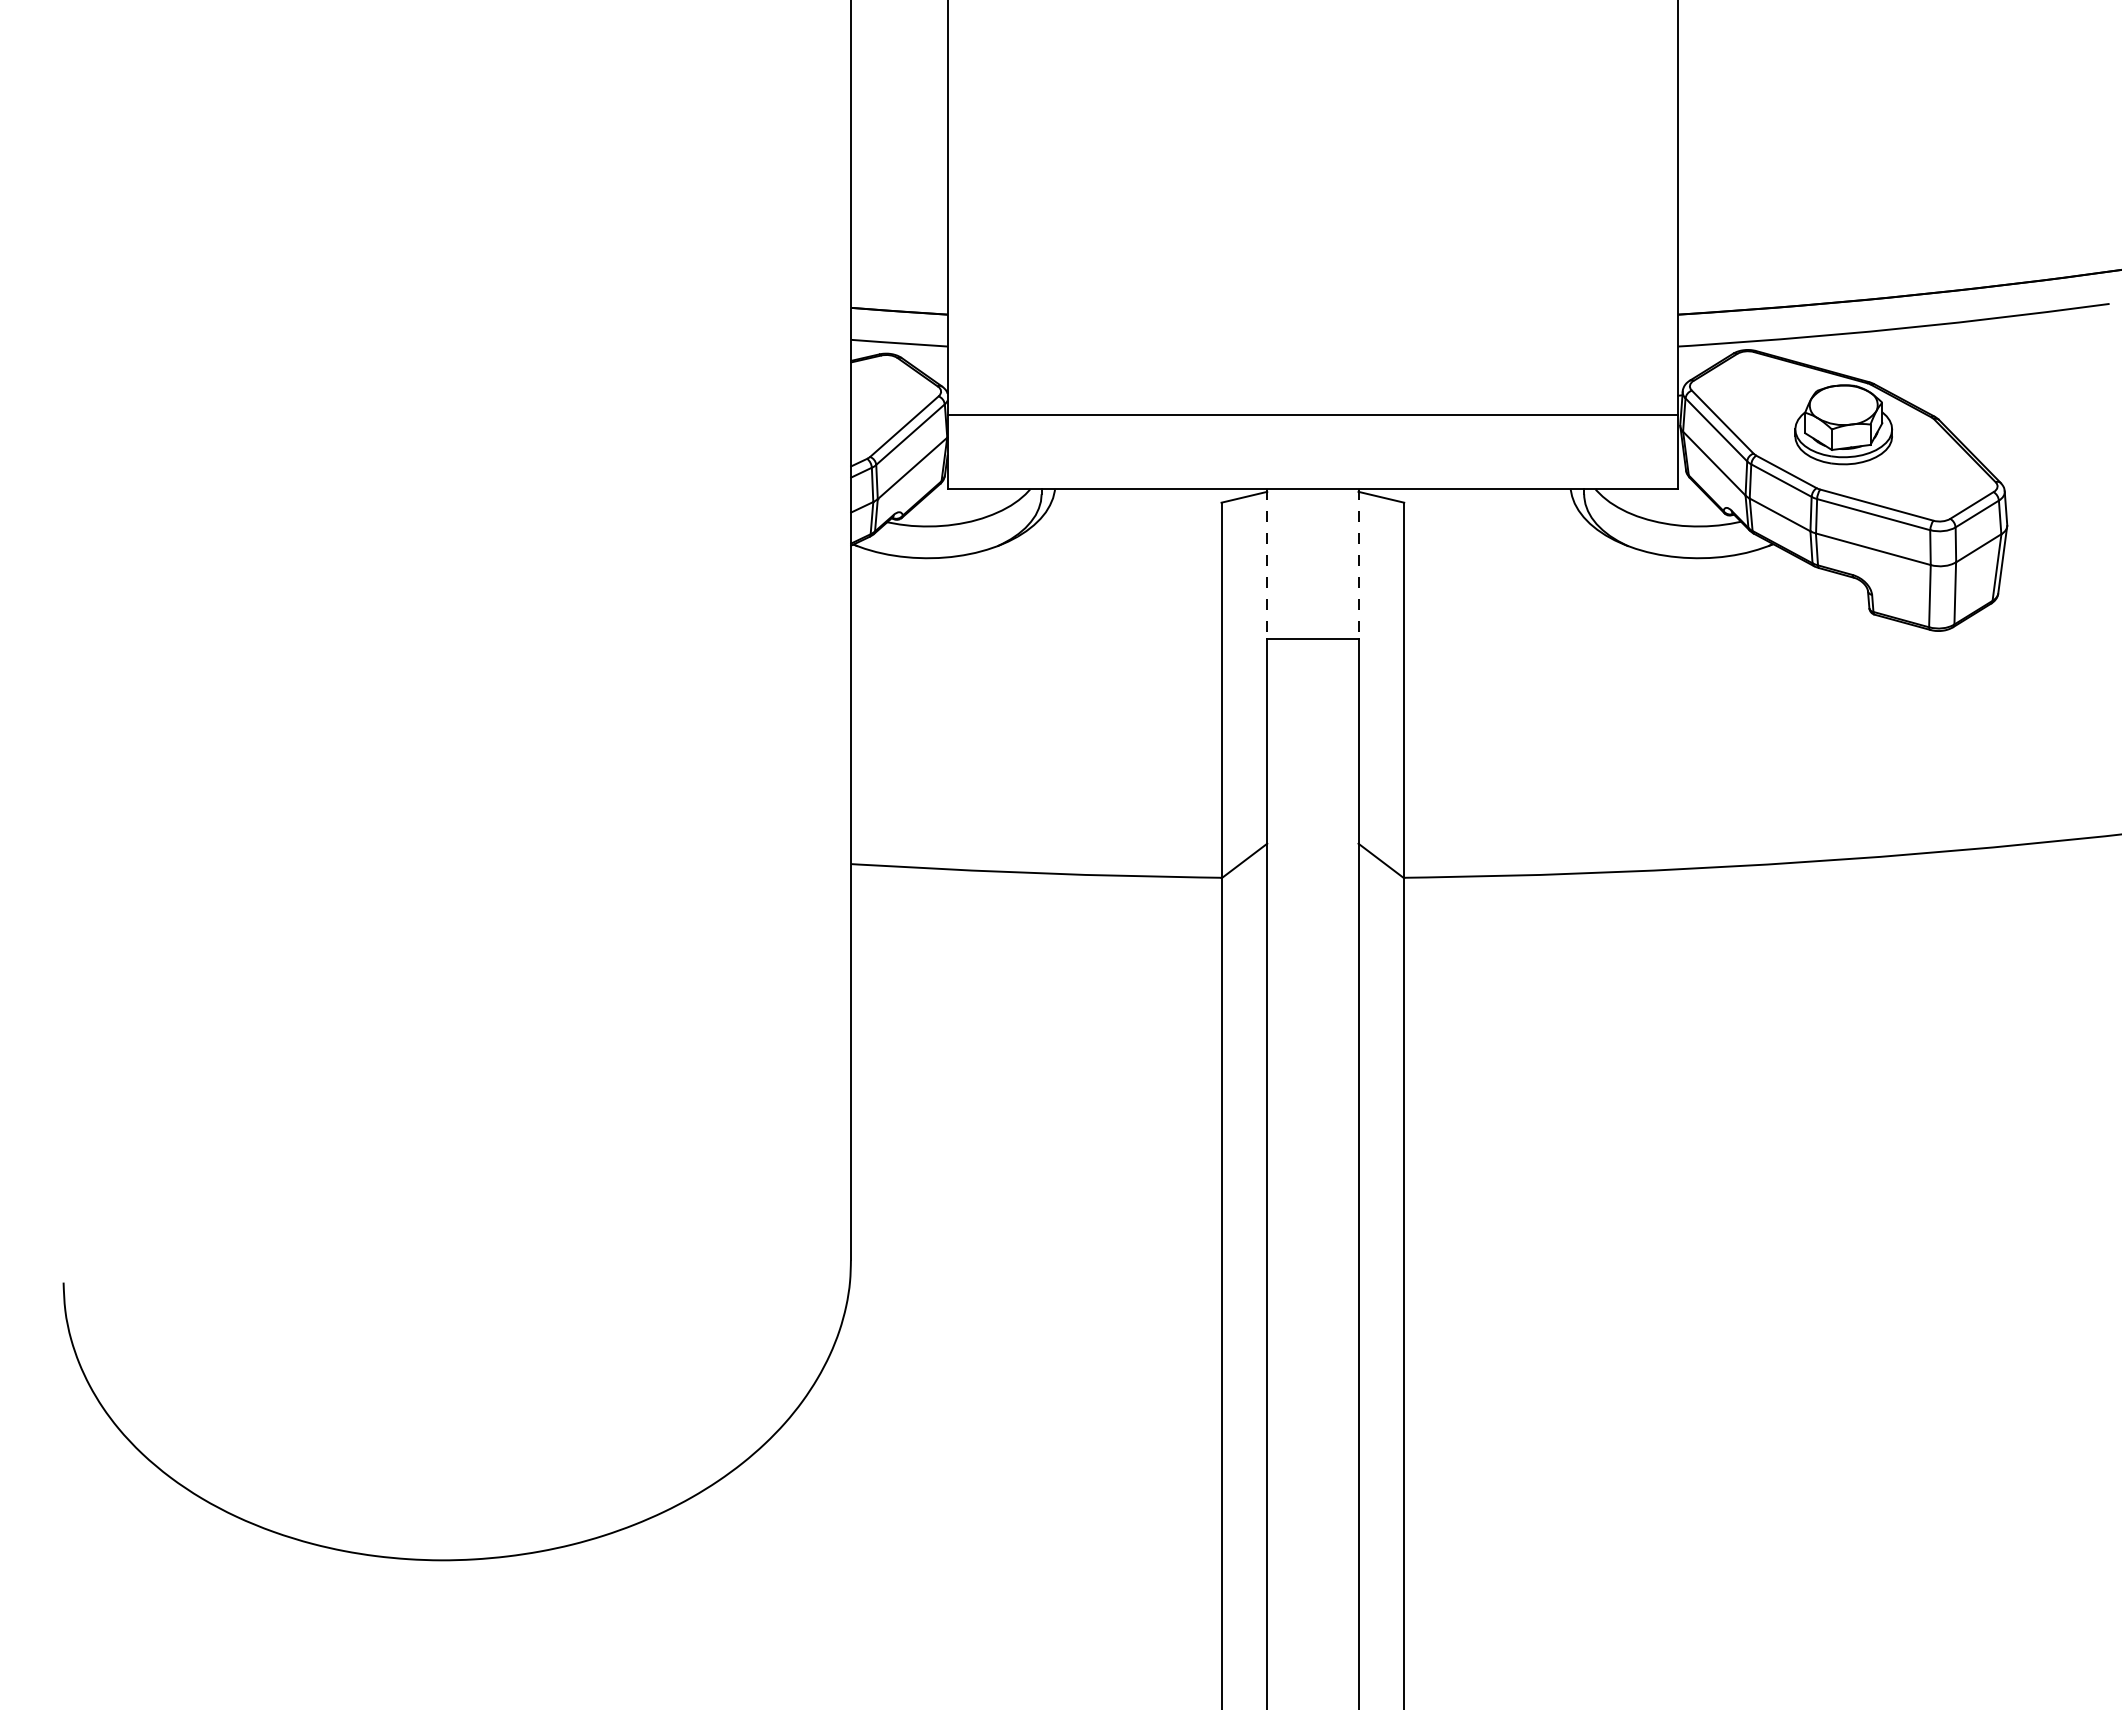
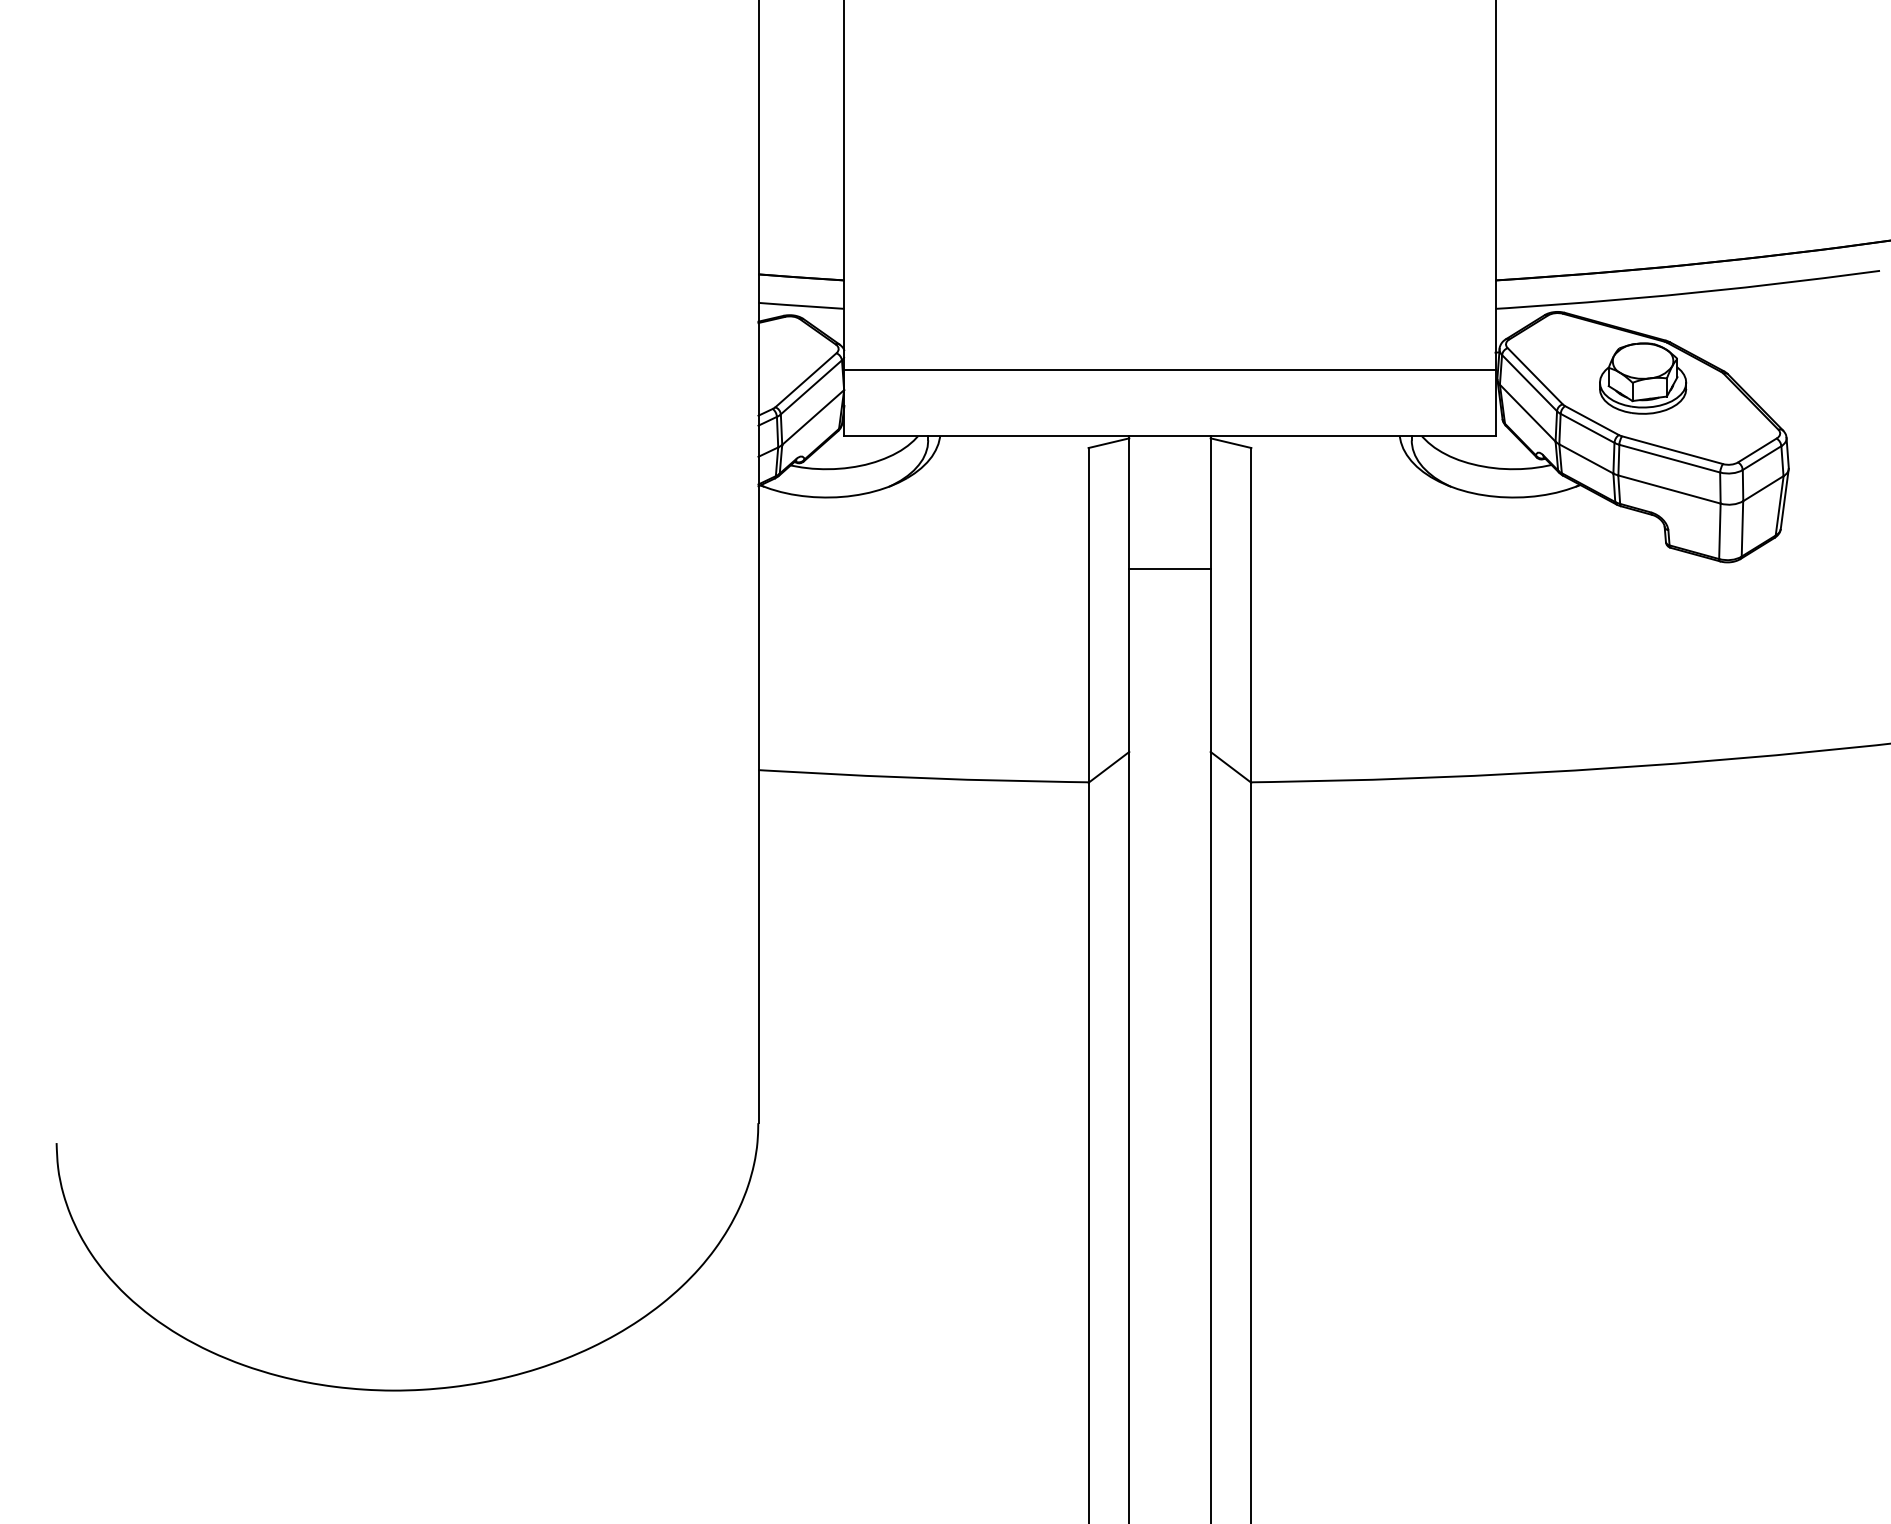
line: (1267, 564) -> (1129, 503), dashed -> solid
line: (1358, 564) -> (1210, 503), dashed -> solid

